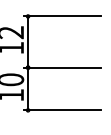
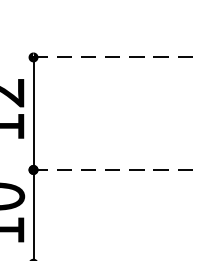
line: (61, 16) -> (106, 57), solid -> dashed
line: (61, 67) -> (106, 169), solid -> dashed

